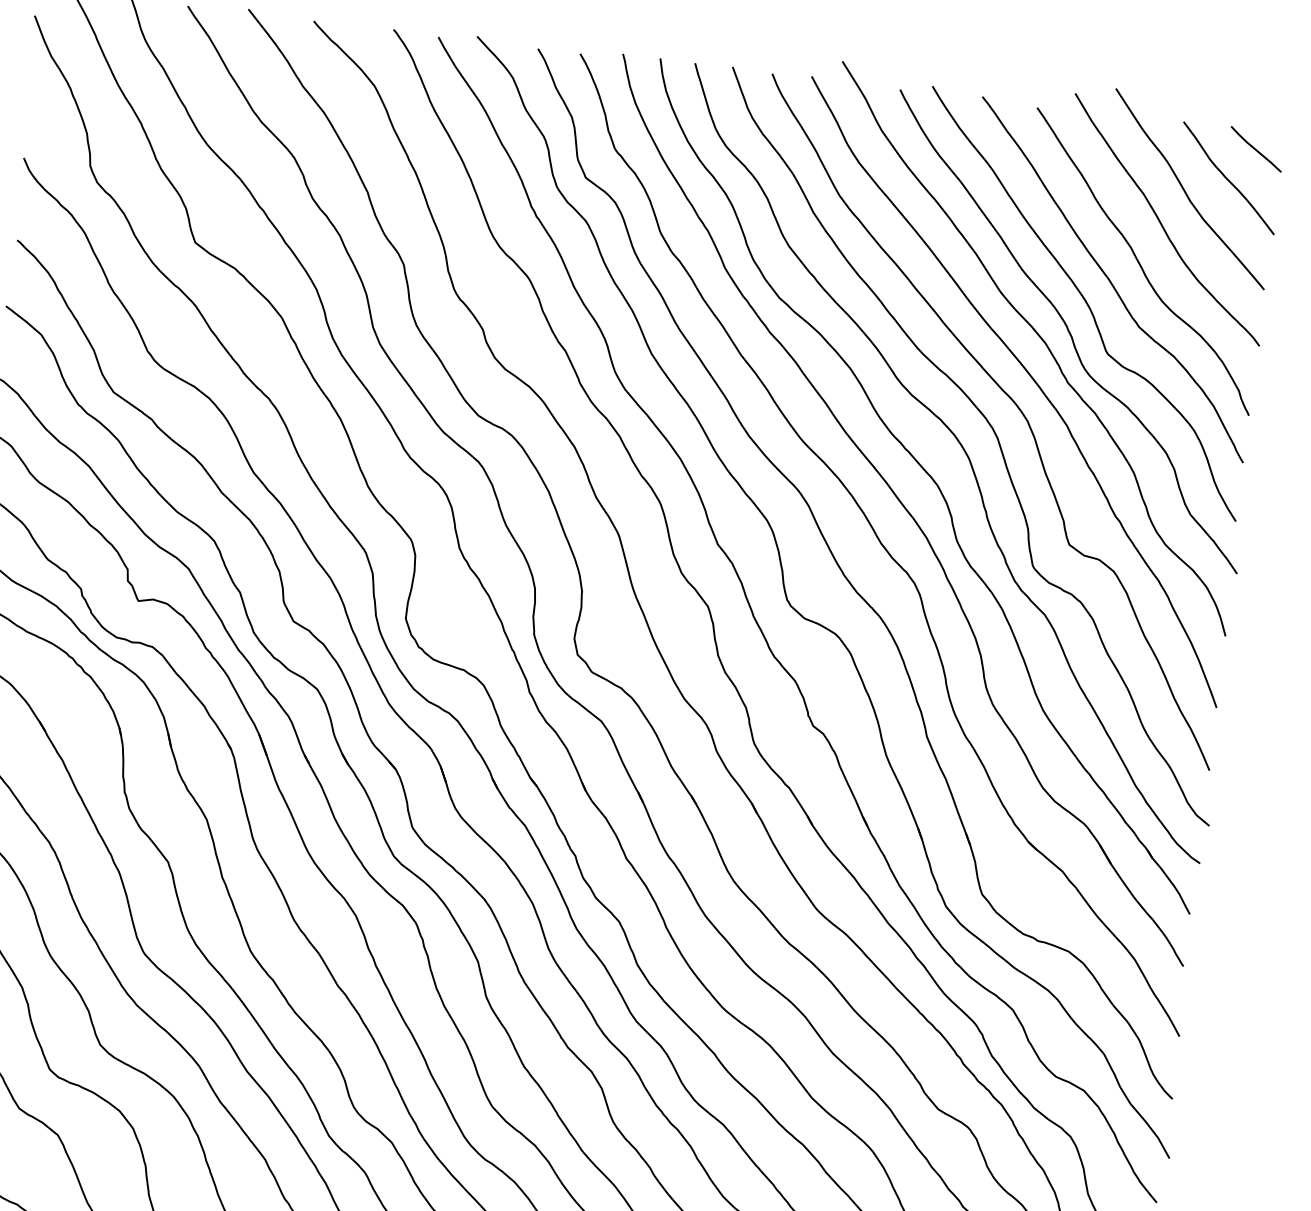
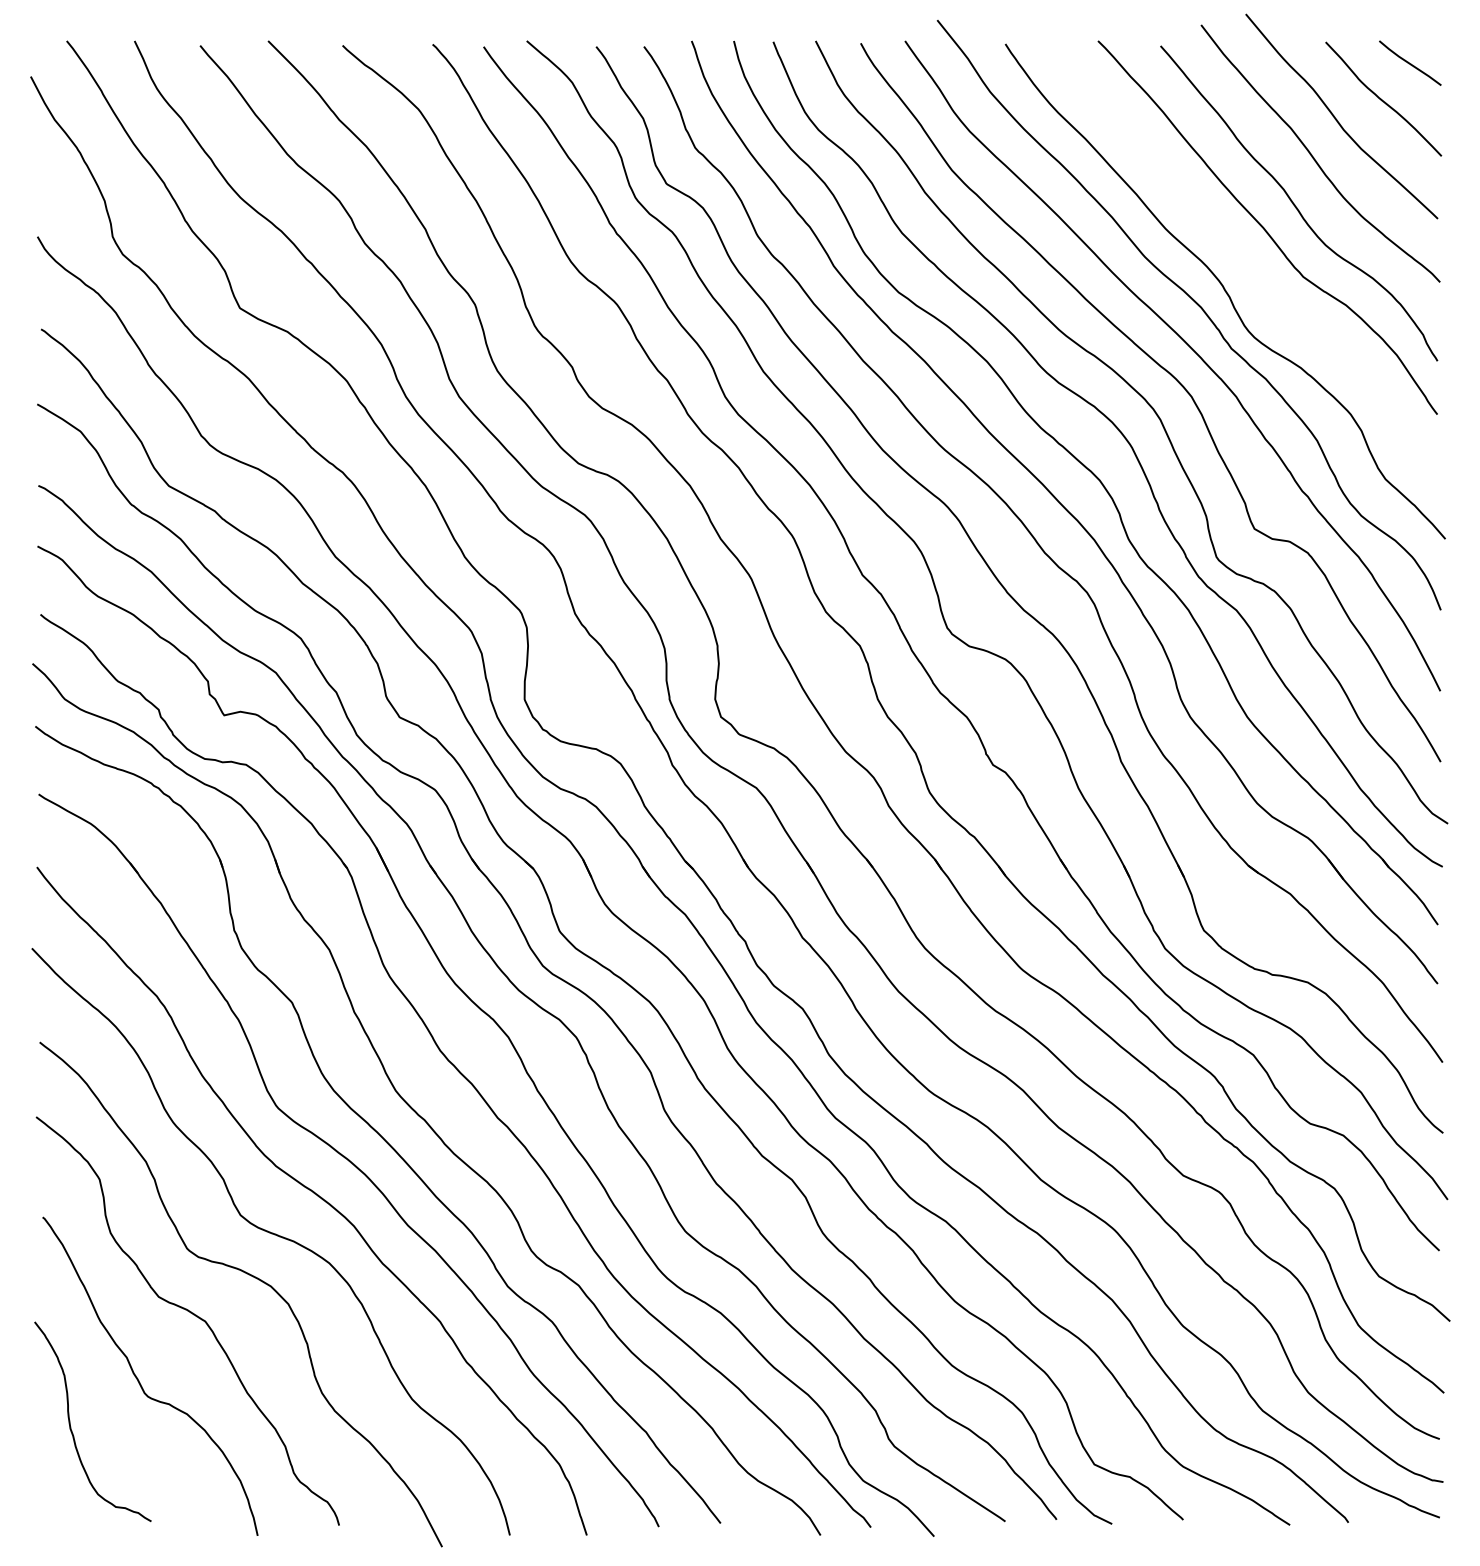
curve: (1085, 303) -> (1240, 257), removed

